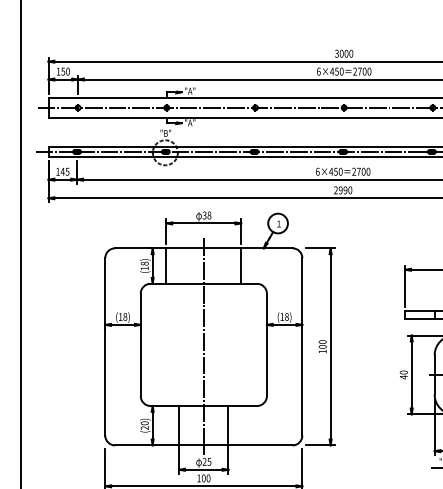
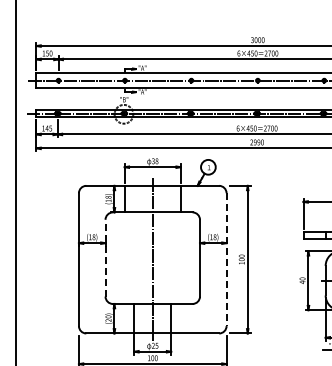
line: (140, 343) -> (105, 257), solid -> dashed
line: (302, 347) -> (226, 260), solid -> dashed

